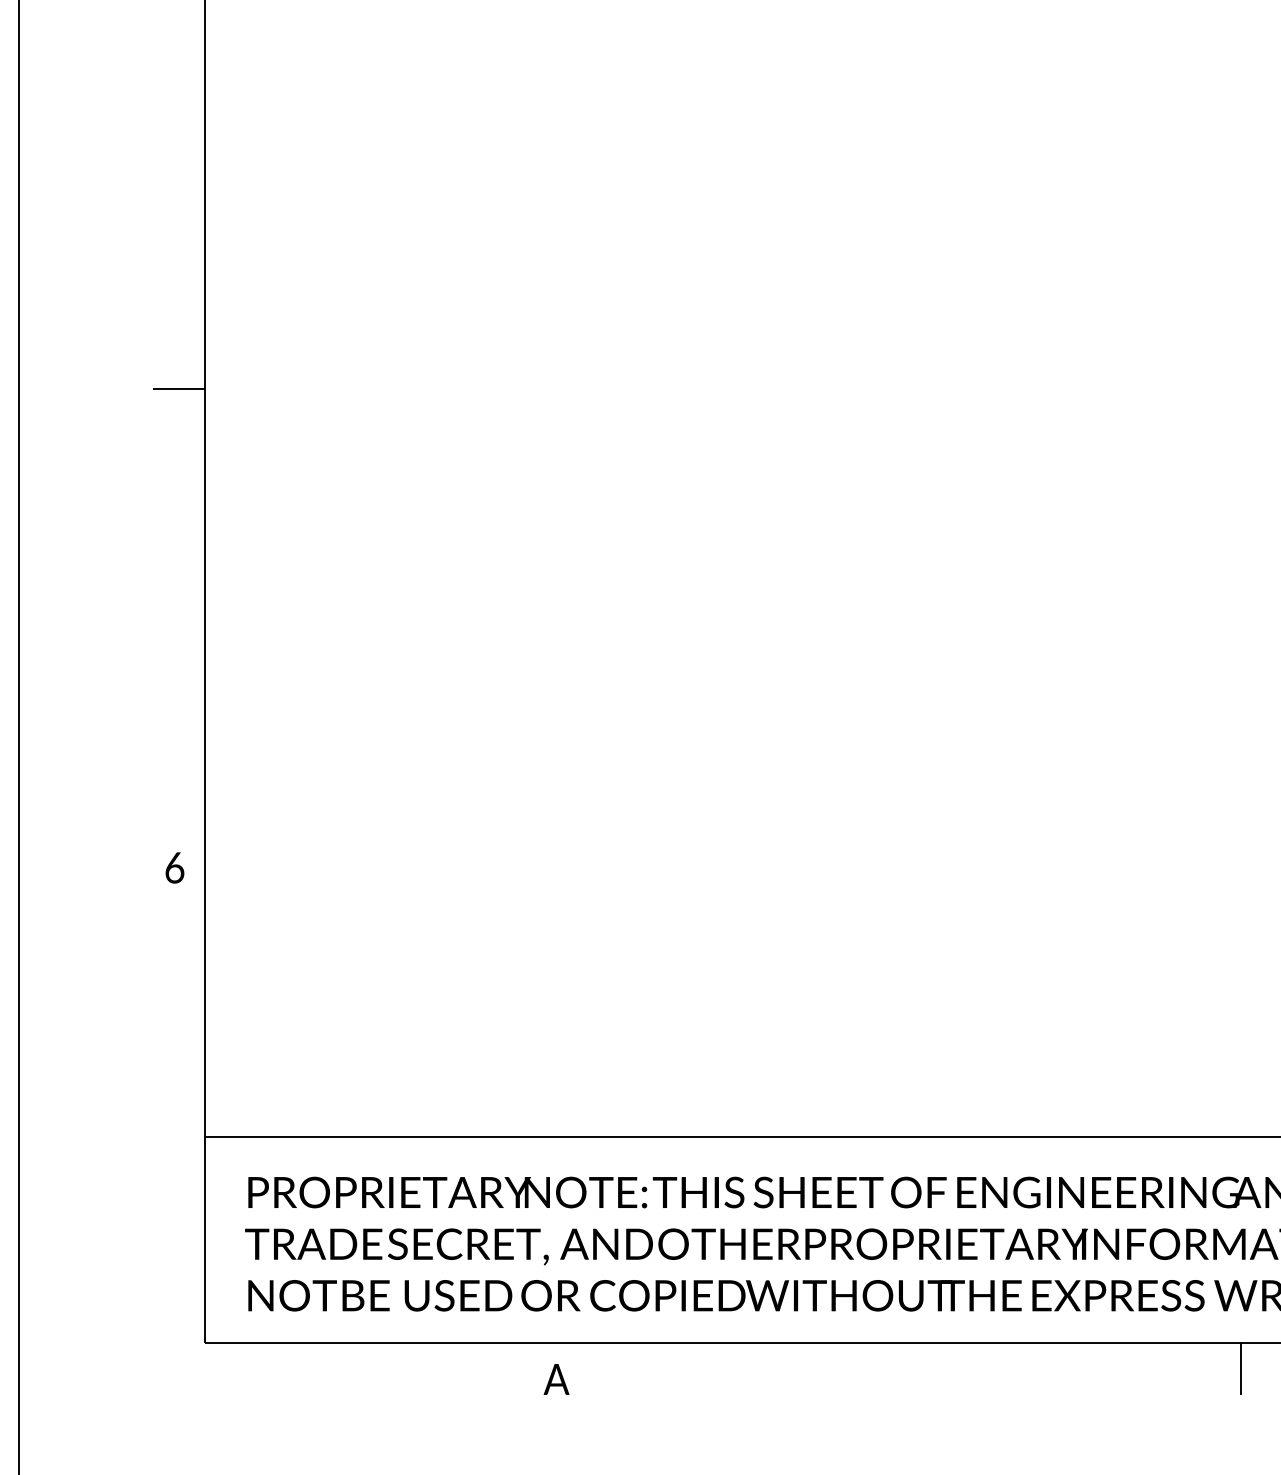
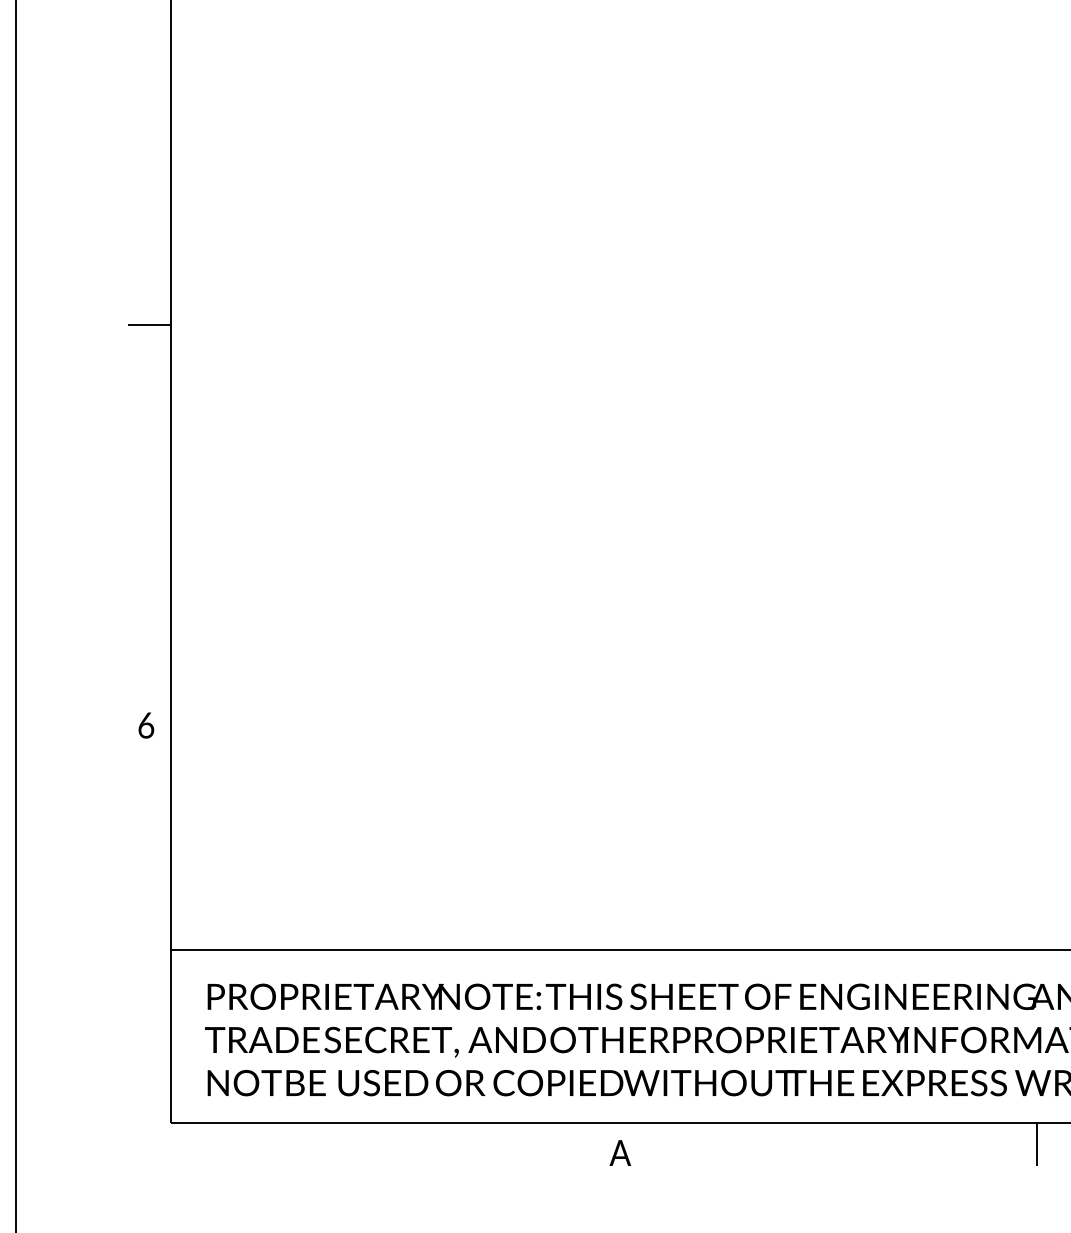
text: (555, 1378) -> (619, 1152), moved

